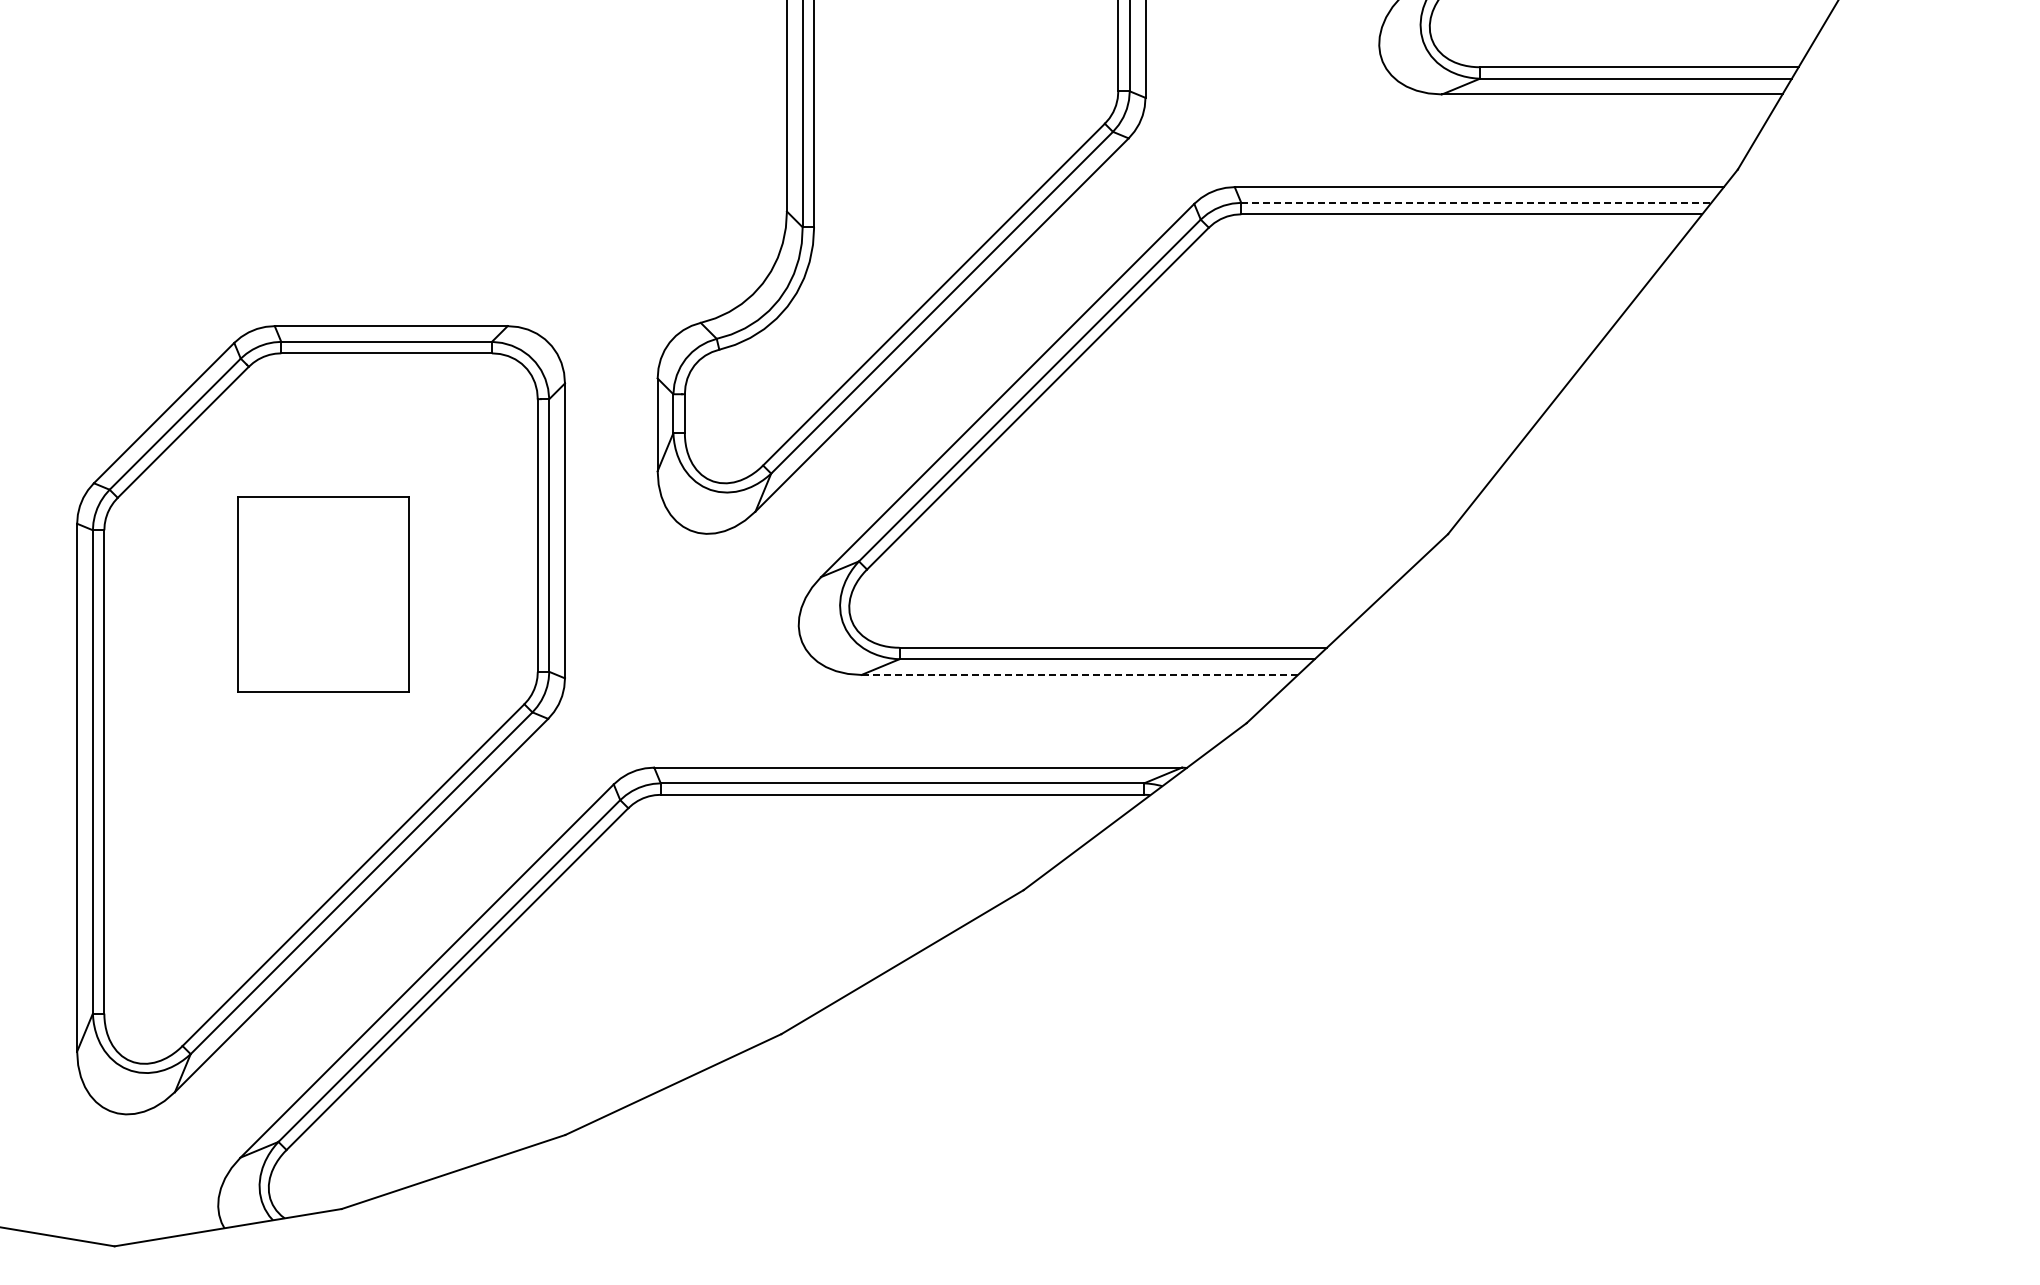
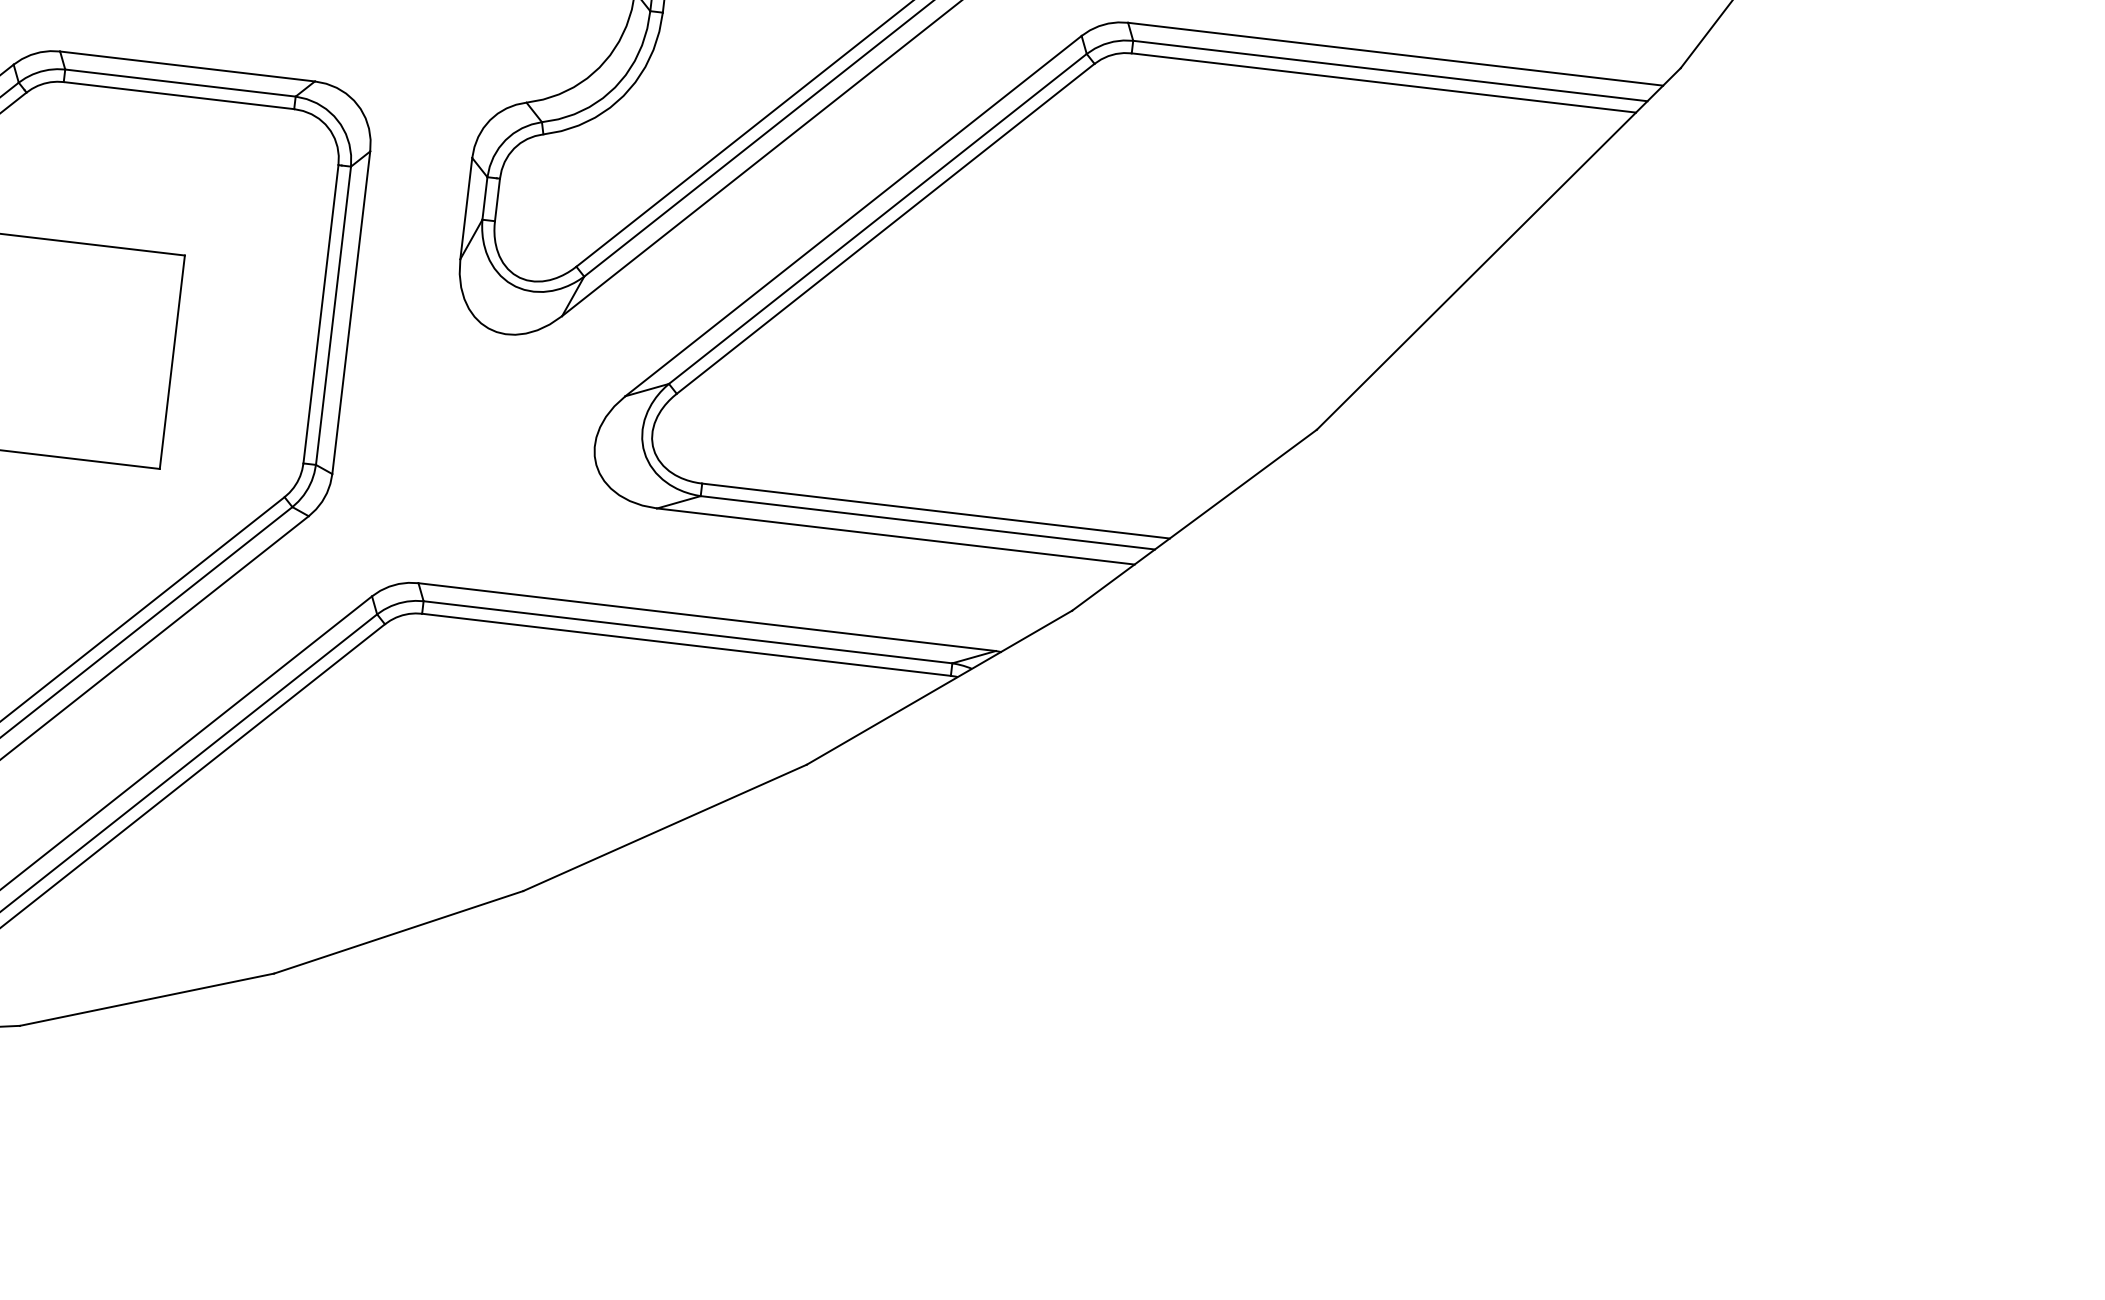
line: (1476, 202) -> (1390, 70), dashed -> solid
line: (1080, 674) -> (896, 536), dashed -> solid

